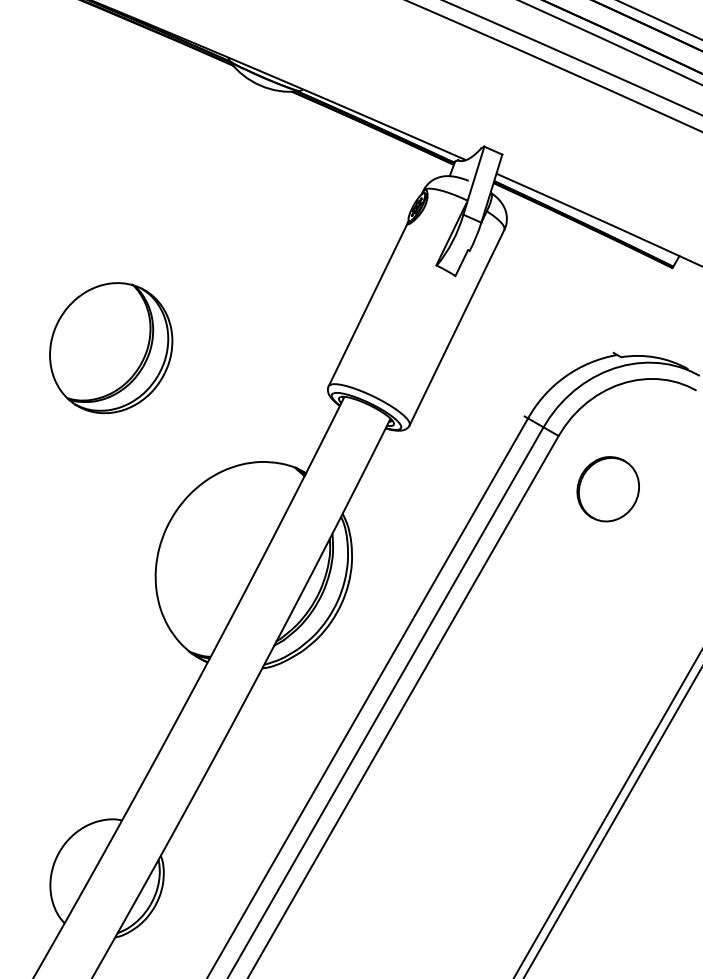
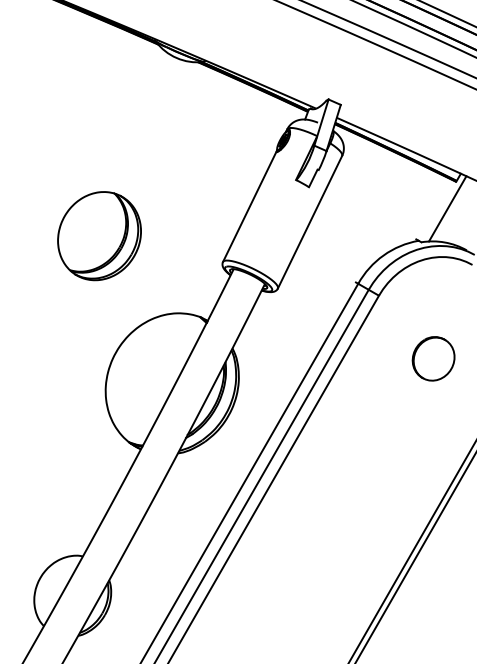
line: (659, 307) -> (447, 208), added
part: (111, 348) -> (99, 236), moved
part: (608, 488) -> (433, 358), moved

